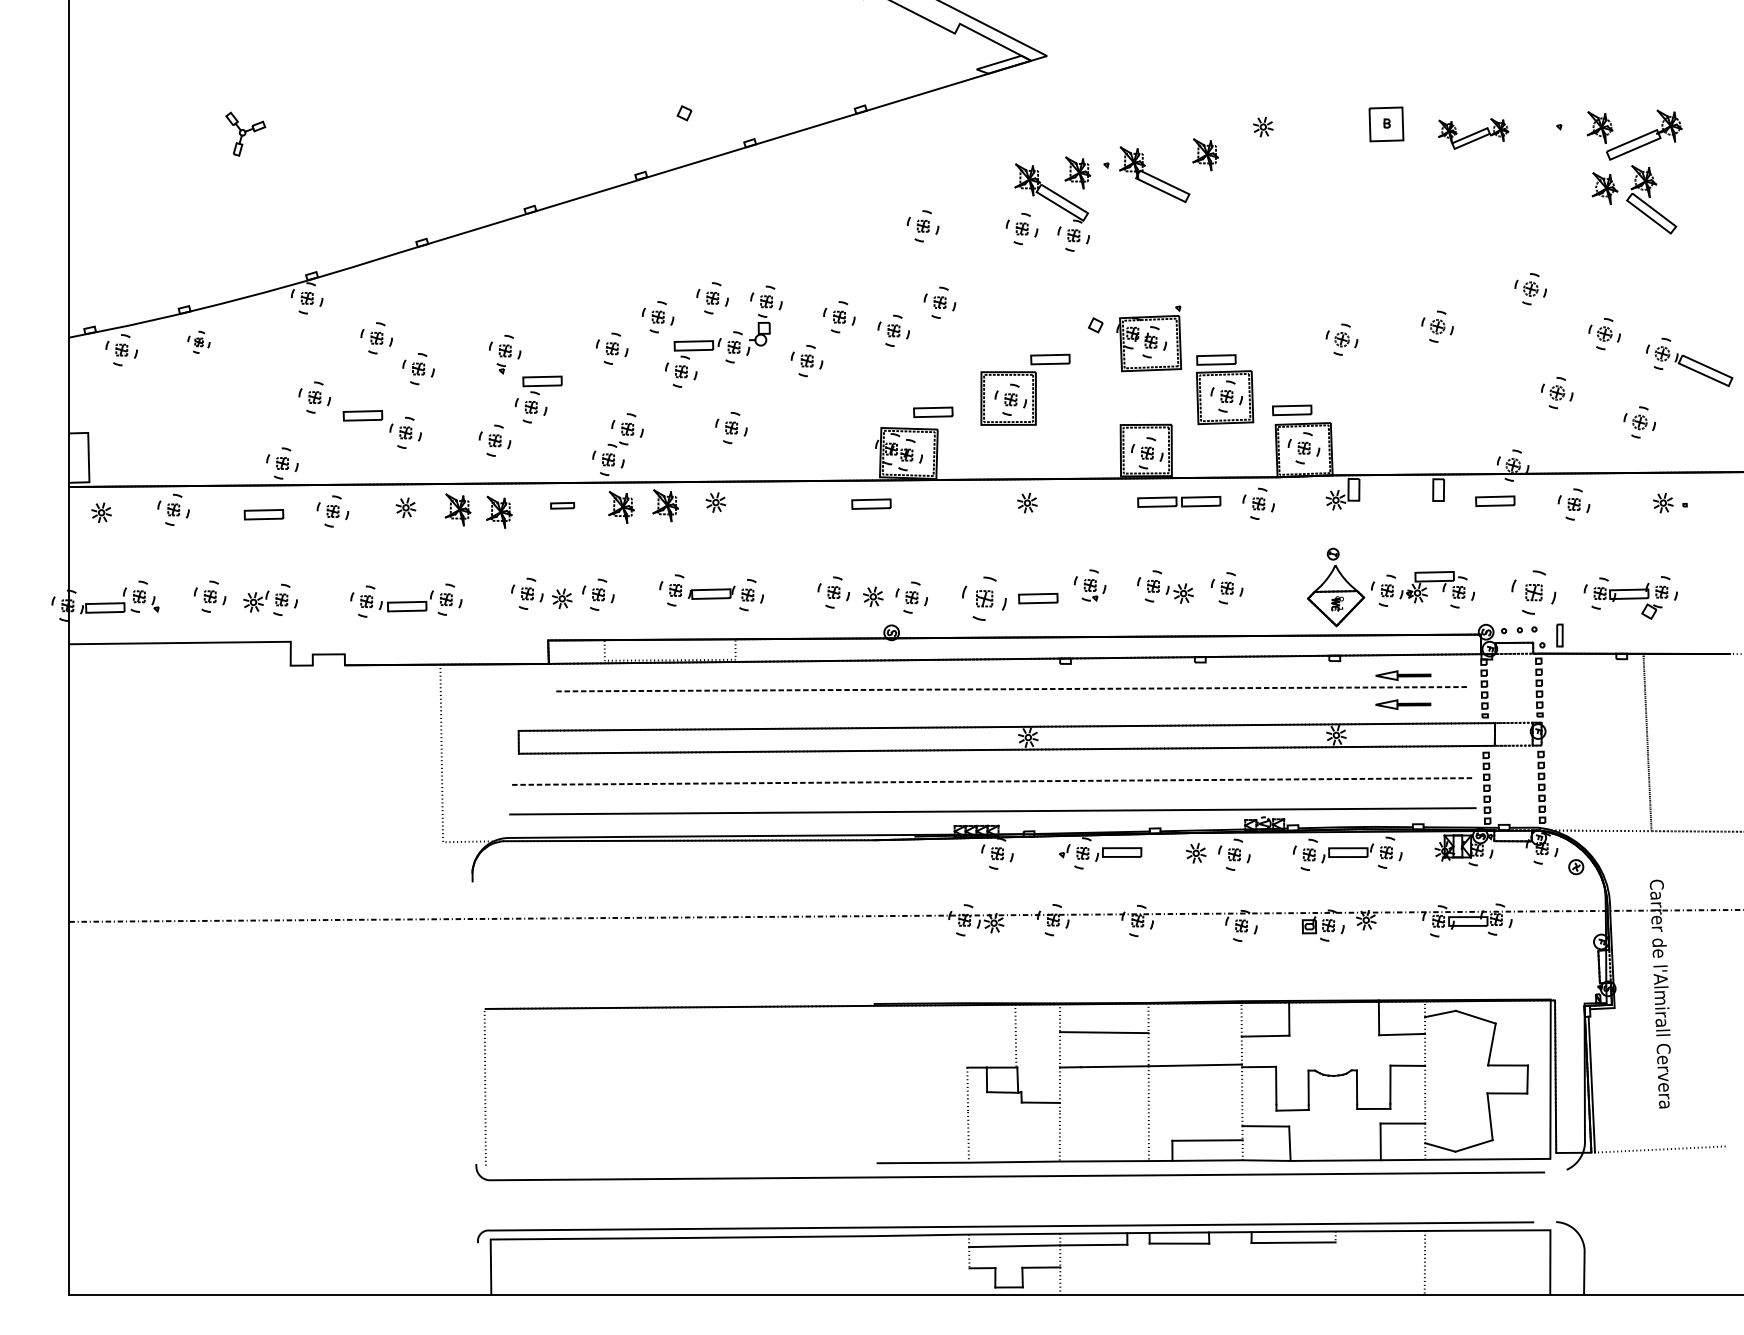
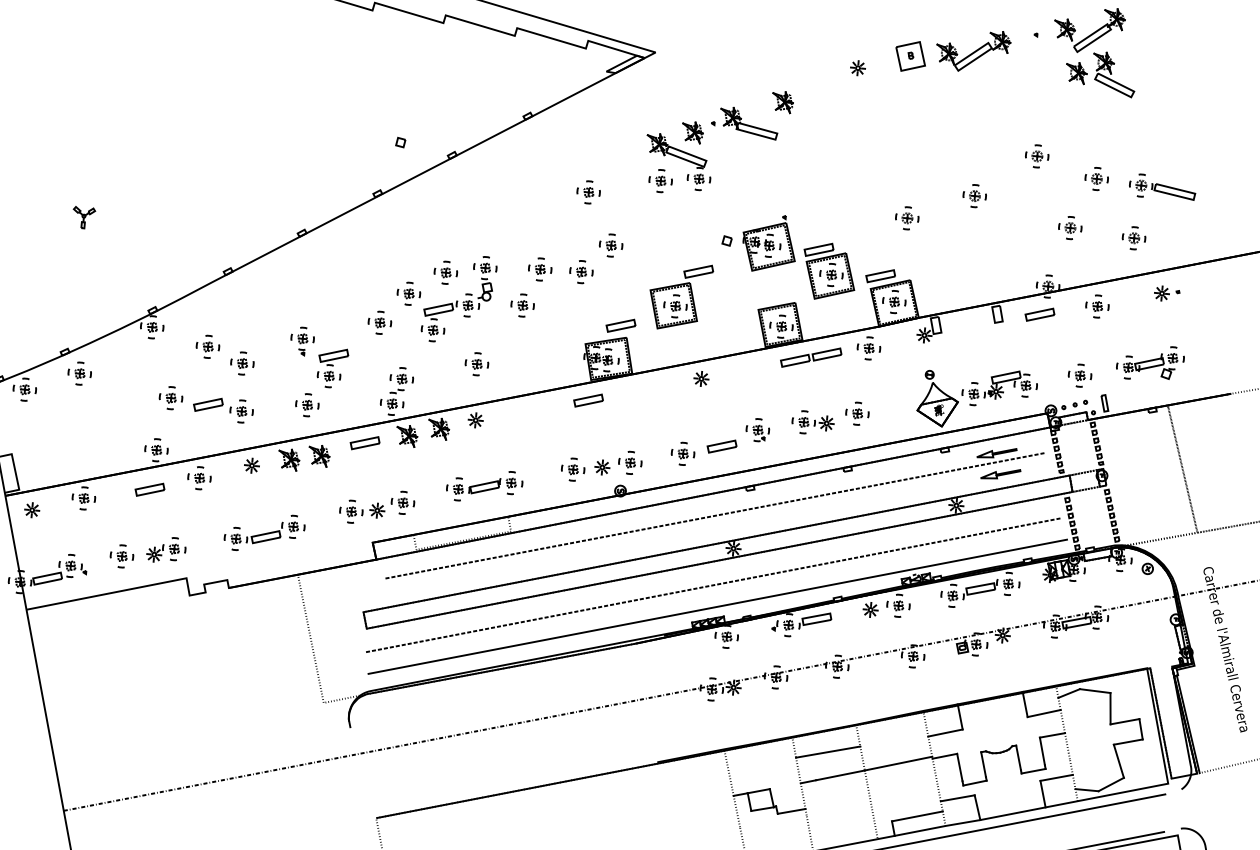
part: (1263, 126) -> (858, 67), moved
part: (245, 133) -> (85, 216), size x0.71
part: (1473, 133) -> (974, 51), size x1.43
part: (198, 342) -> (79, 373), size x1.43
part: (562, 505) -> (365, 443), size x1.67
part: (1533, 592) -> (1079, 375), size x0.71
part: (984, 598) -> (683, 453), size x0.71
line: (1015, 1034) -> (728, 772), moved

